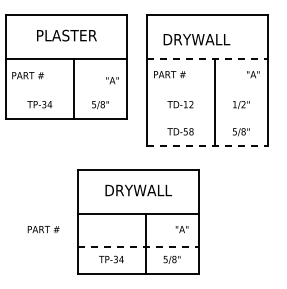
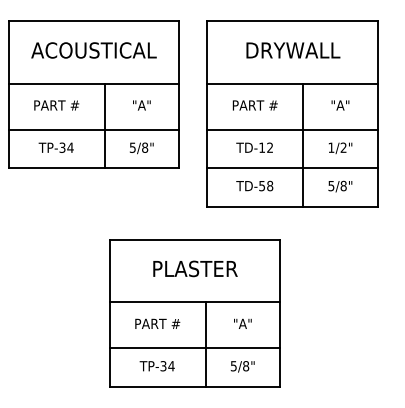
text: (66, 35) -> (93, 50), PLASTER -> ACOUSTICAL
text: (196, 39) -> (292, 50), moved
line: (207, 59) -> (292, 84), dashed -> solid
text: (169, 74) -> (254, 105), moved
text: (253, 74) -> (340, 105), moved
text: (27, 75) -> (55, 105), moved
text: (112, 80) -> (141, 105), moved
line: (66, 91) -> (93, 129), added
line: (206, 91) -> (291, 129), added
line: (206, 119) -> (291, 168), added
line: (207, 146) -> (292, 206), dashed -> solid
text: (138, 190) -> (195, 268), DRYWALL -> PLASTER
text: (43, 229) -> (157, 323), moved
text: (181, 229) -> (241, 323), moved
line: (138, 246) -> (195, 347), dashed -> solid

